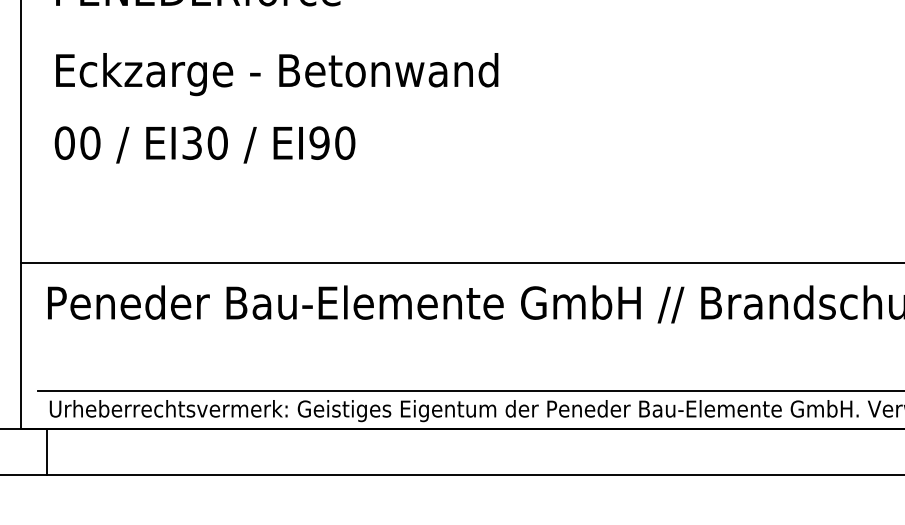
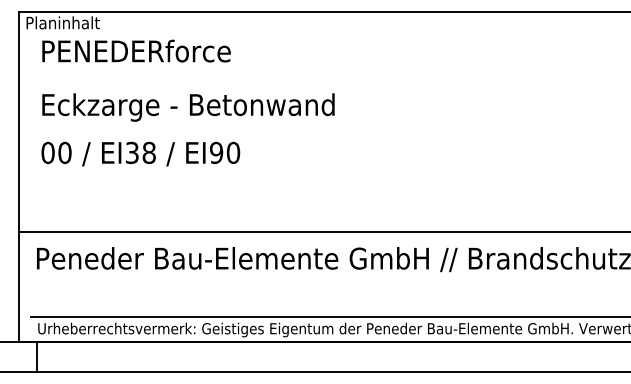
text: (216, 142) -> (148, 152), EI30 -> EI38

